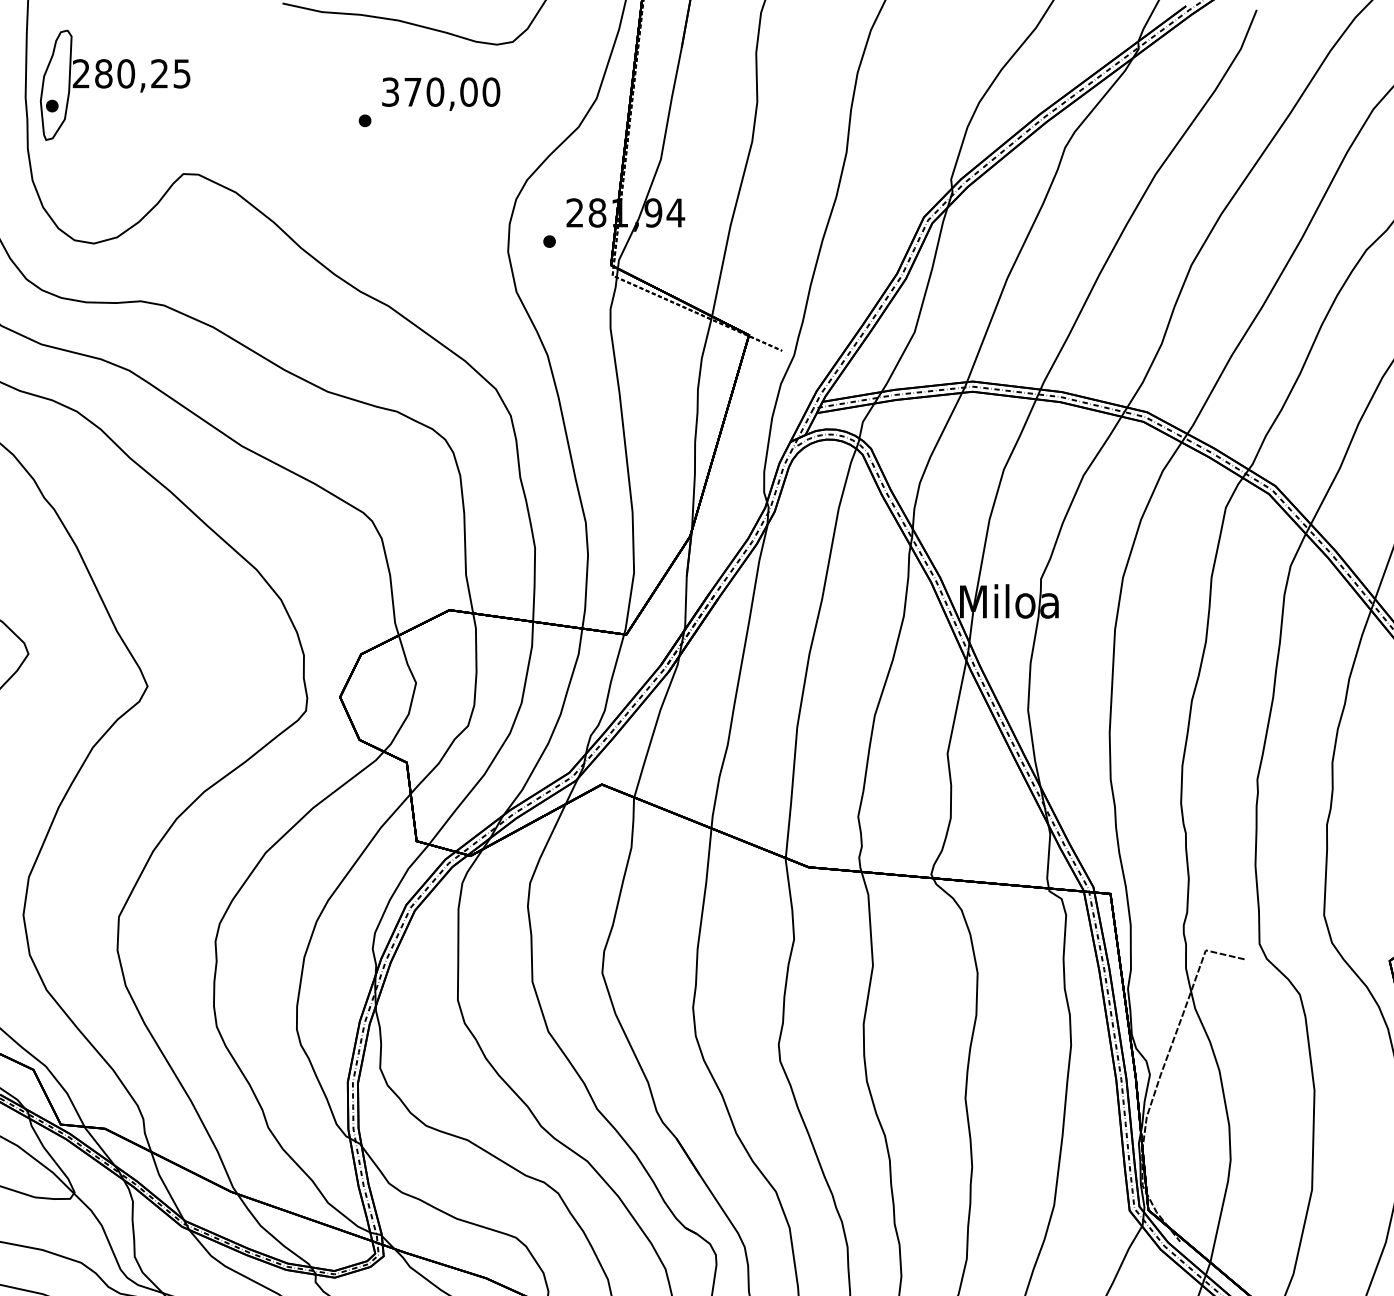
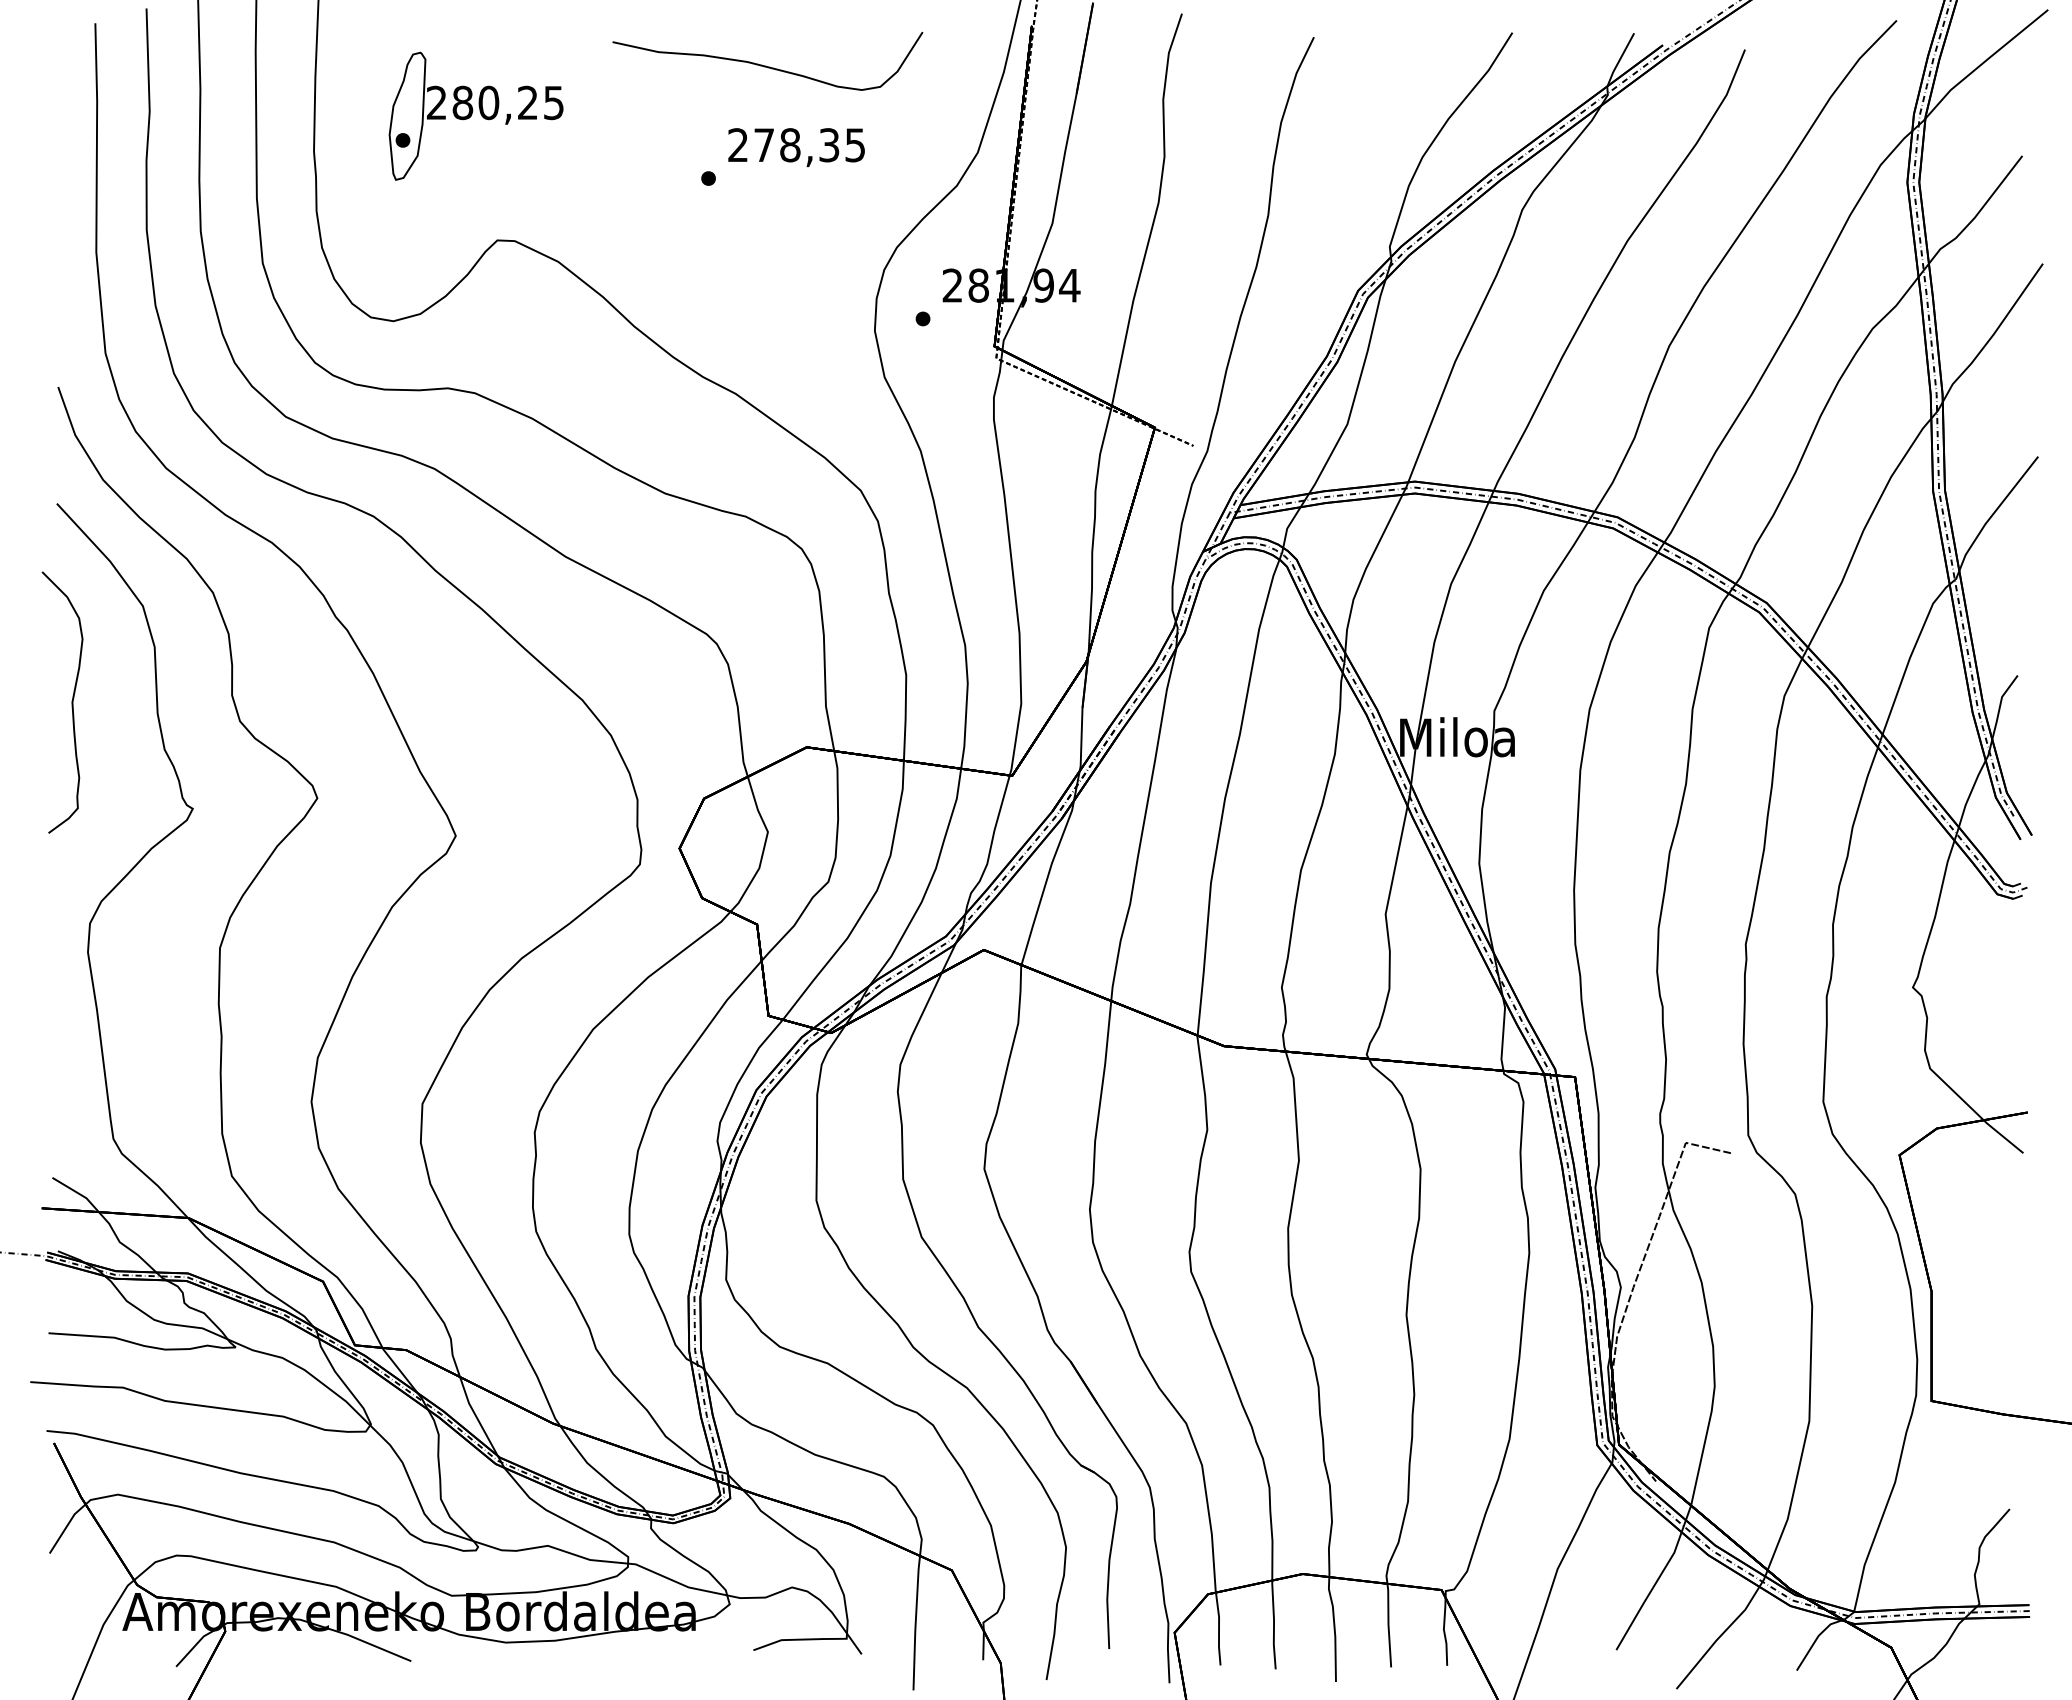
part: (114, 84) -> (475, 115), moved
text: (440, 92) -> (796, 145), 370,00 -> 278,35

